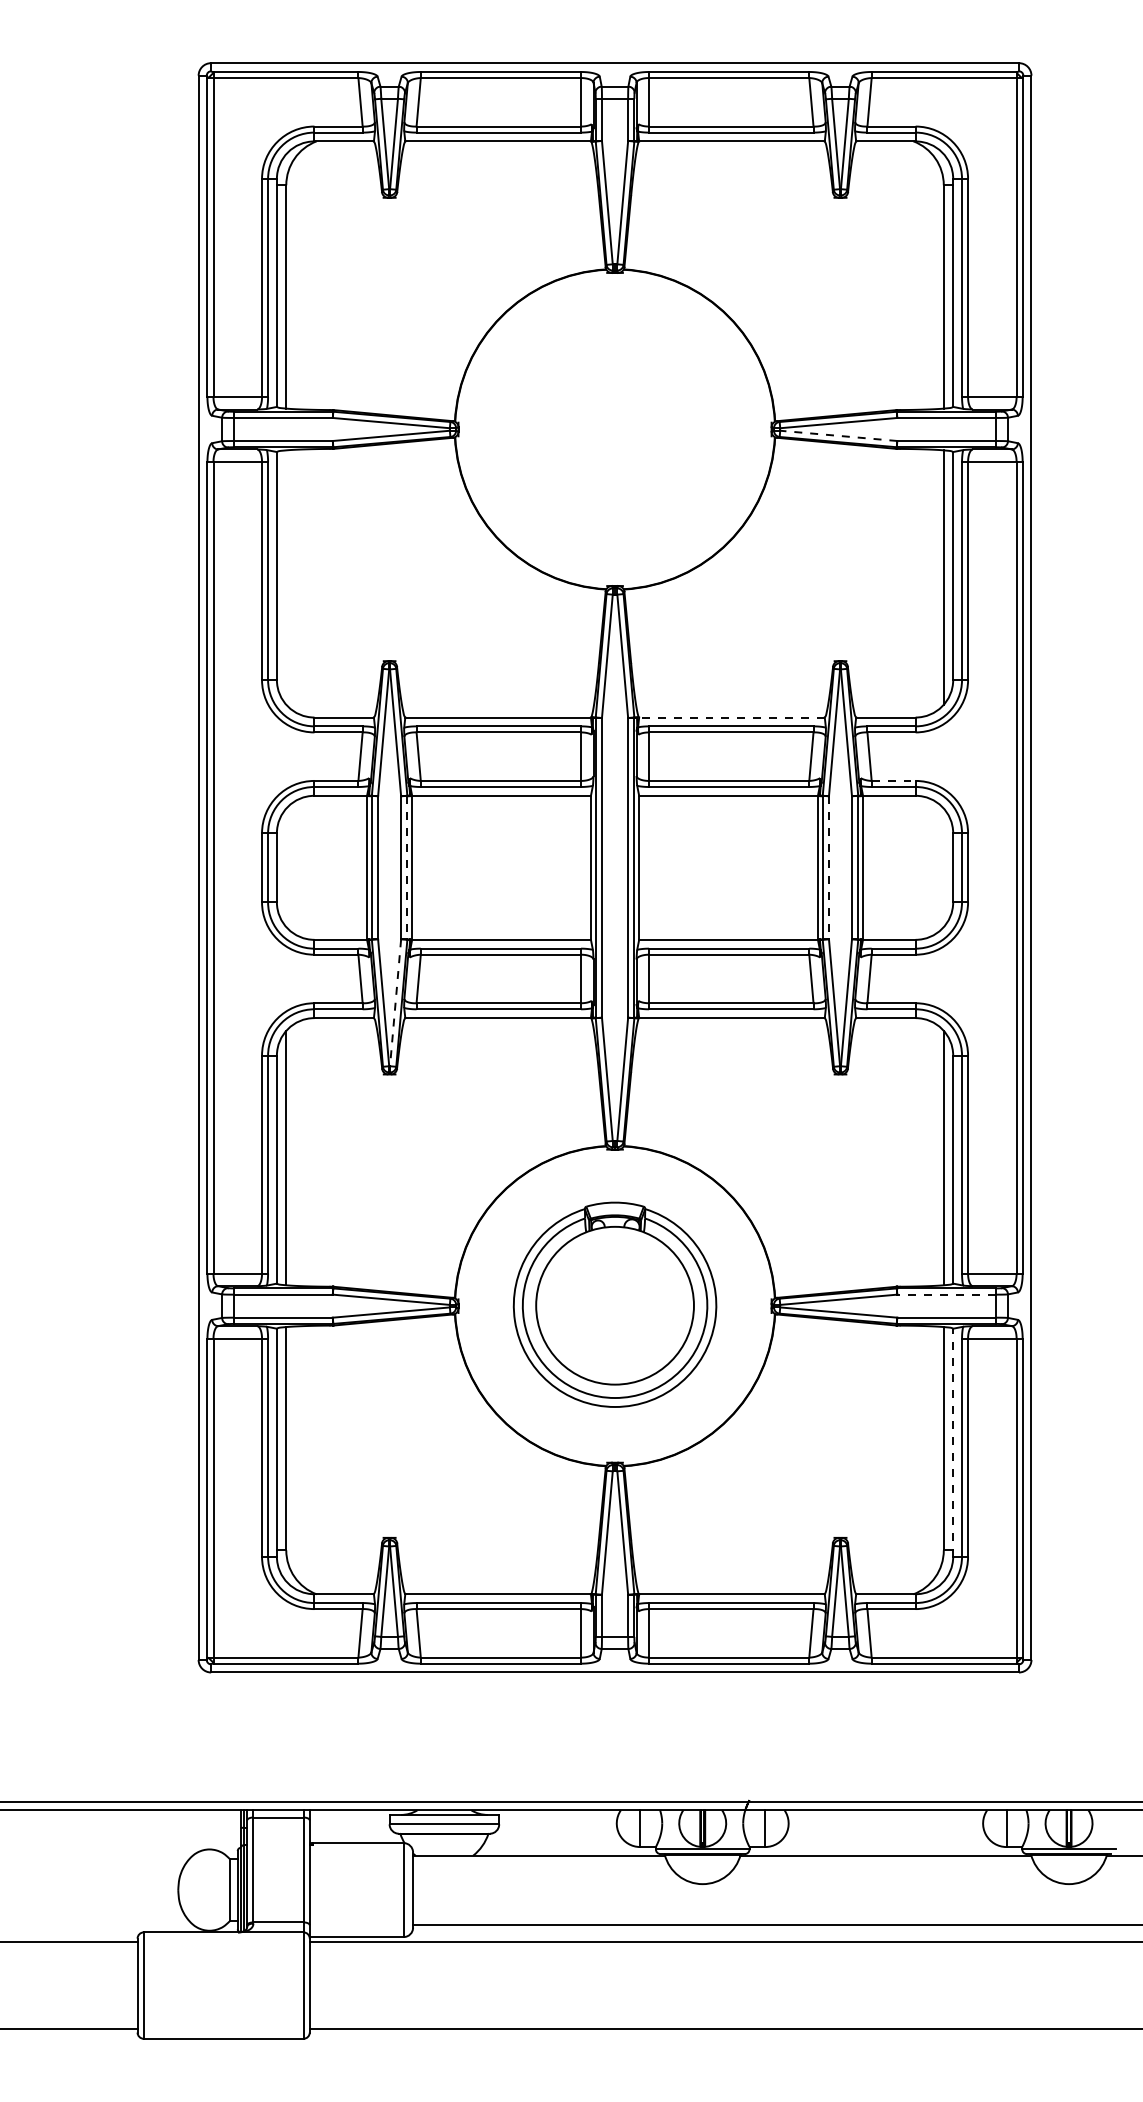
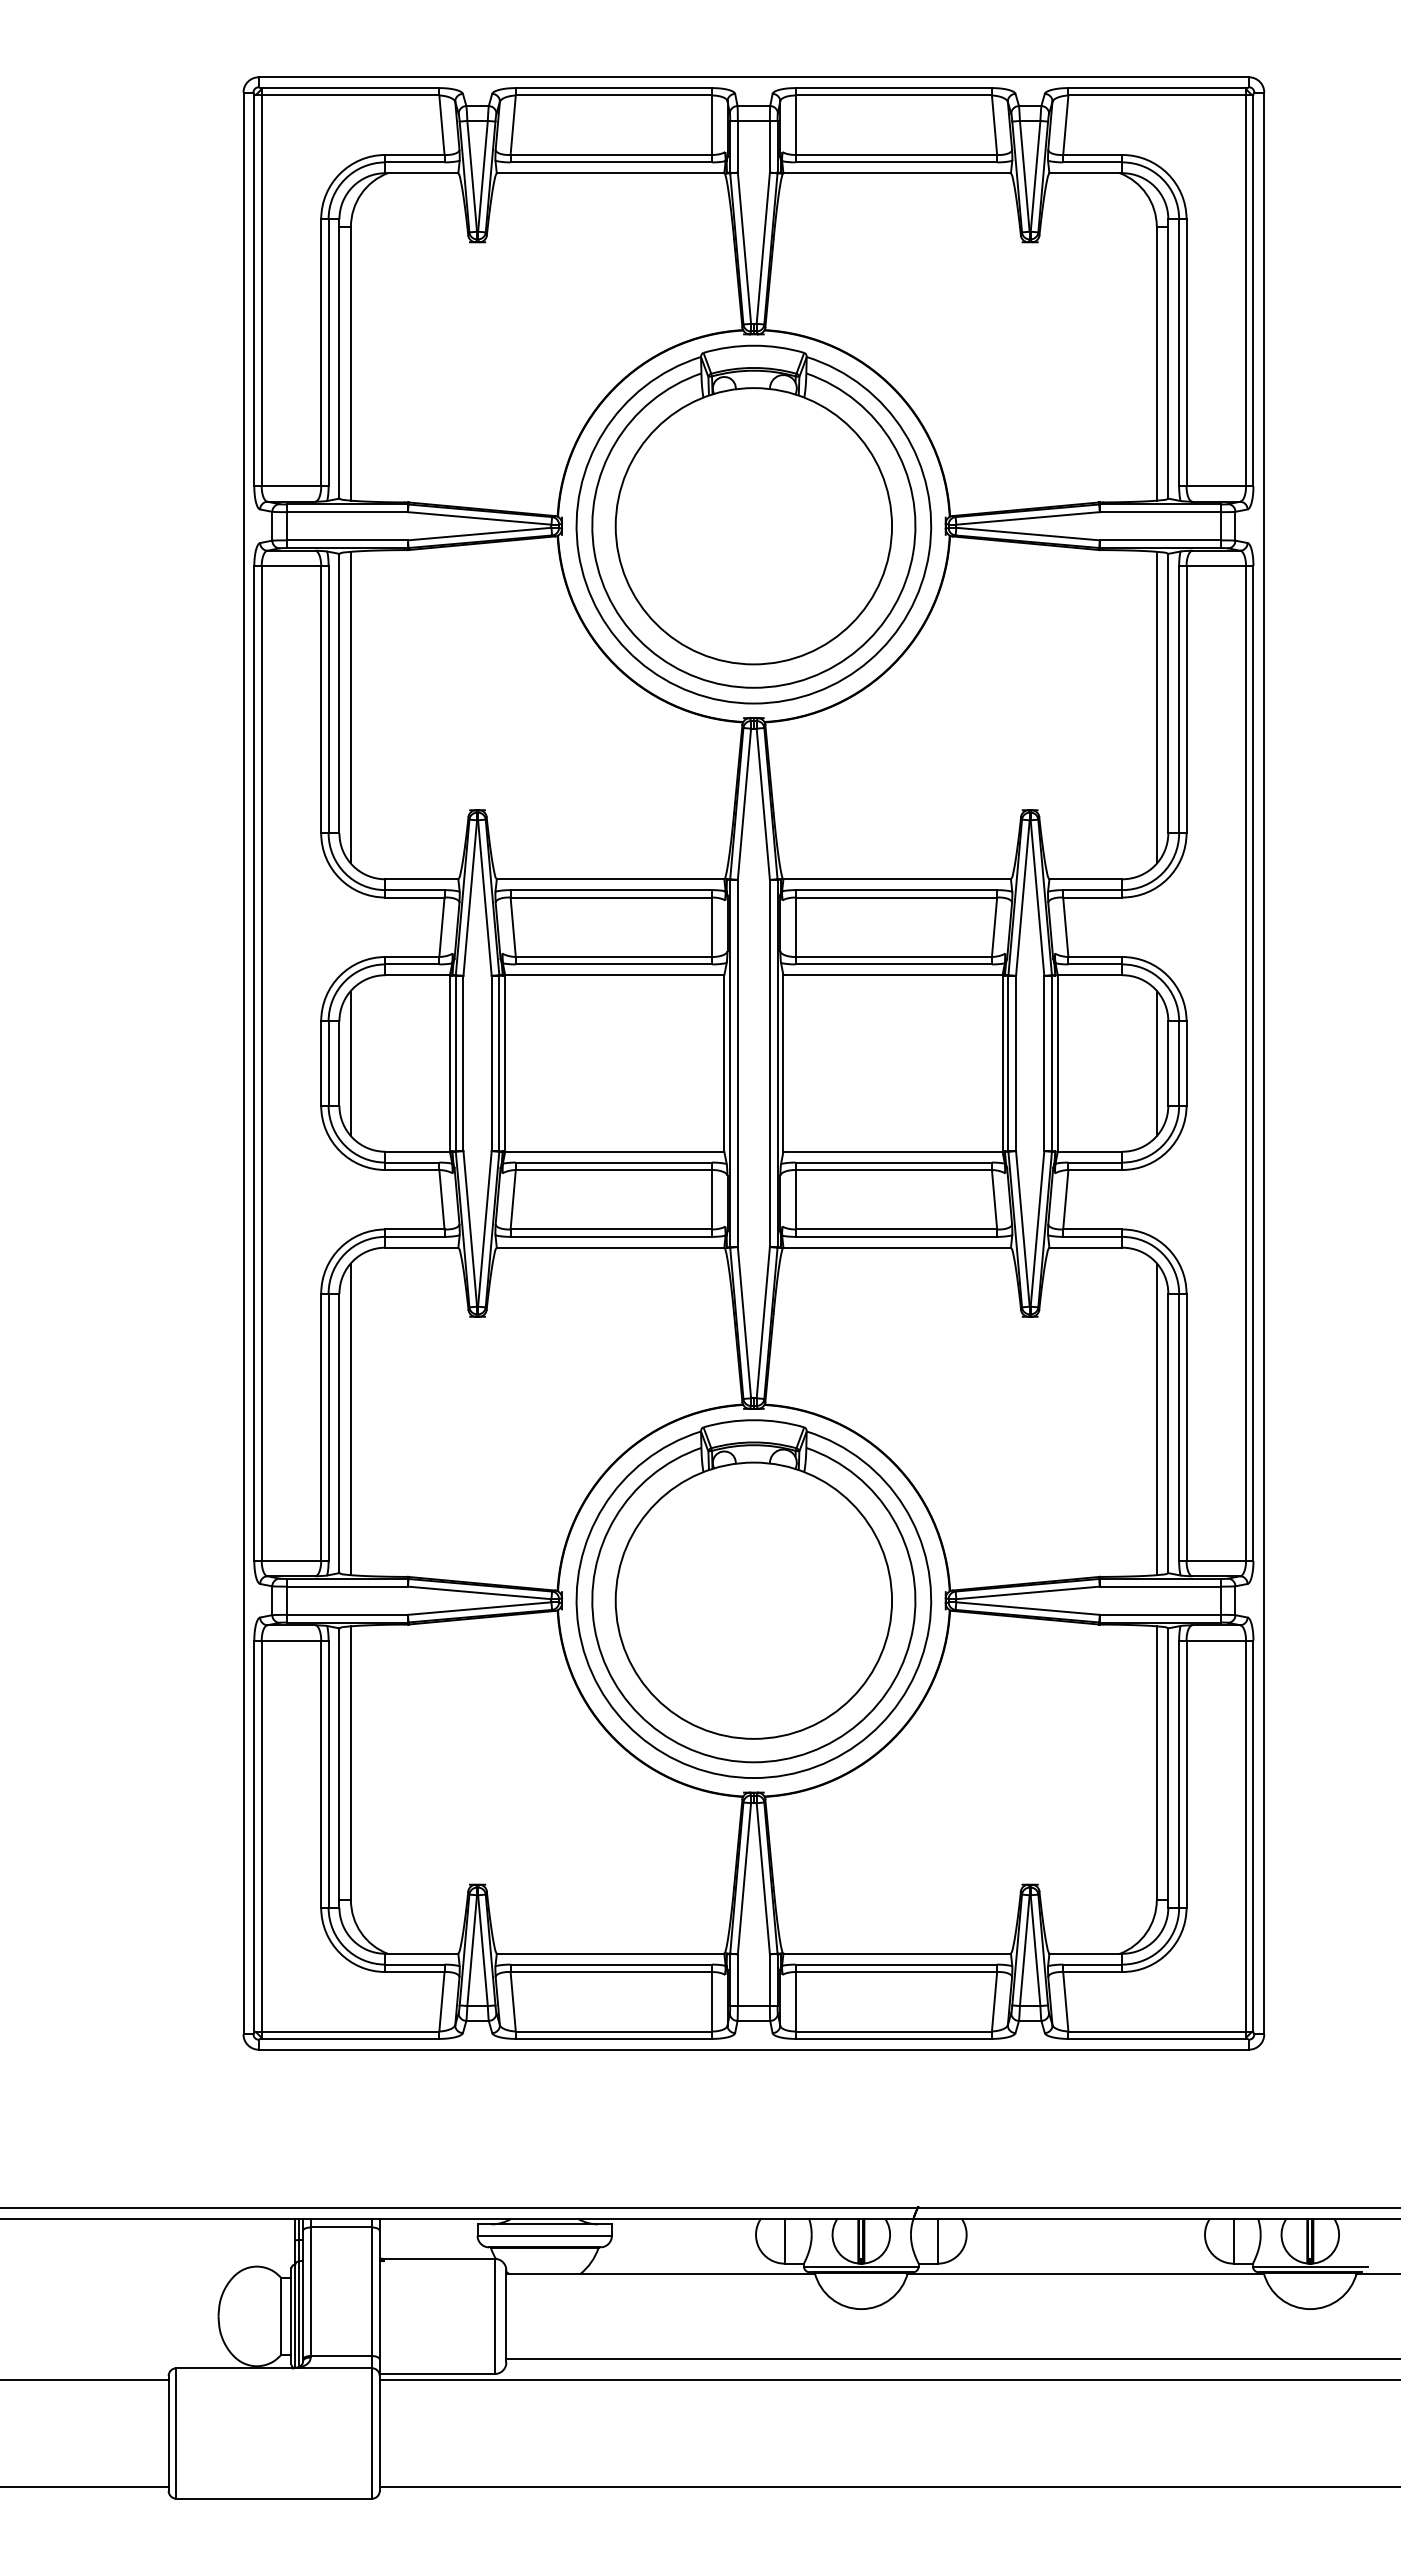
part: (614, 428) -> (753, 524), added
line: (838, 436) -> (1027, 534), dashed -> solid
line: (285, 577) -> (350, 707), added
line: (732, 717) -> (897, 879), dashed -> solid
line: (893, 781) -> (1095, 957), dashed -> solid
line: (285, 867) -> (350, 1063), added
line: (407, 867) -> (499, 1063), dashed -> solid
line: (829, 867) -> (1016, 1063), dashed -> solid
line: (943, 867) -> (1156, 1063), added
line: (395, 1003) -> (484, 1229), dashed -> solid
line: (945, 1294) -> (1159, 1586), dashed -> solid
part: (614, 1304) -> (753, 1598), size x1.43
line: (953, 1443) -> (1168, 1768), dashed -> solid

